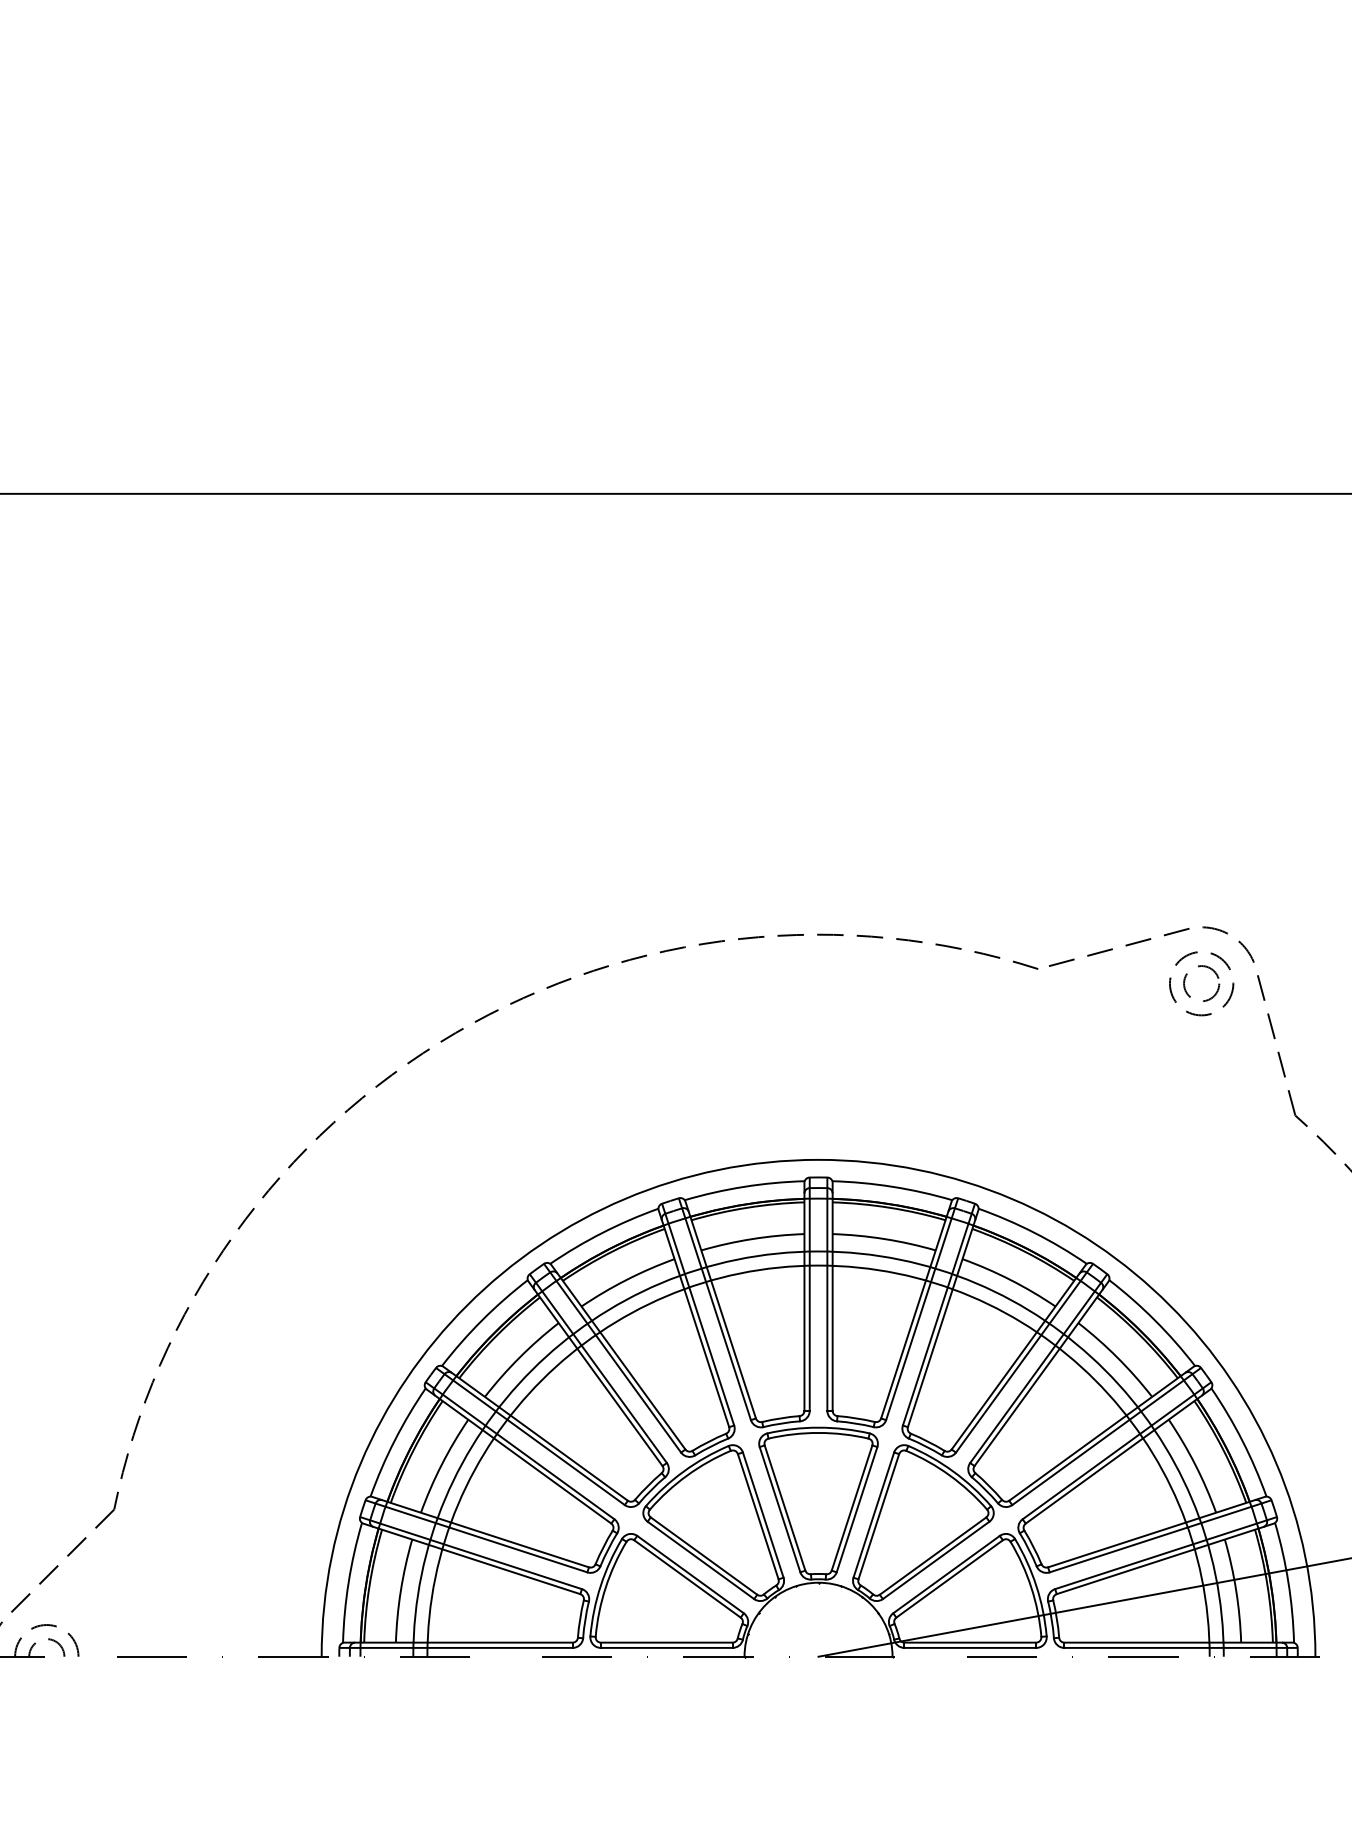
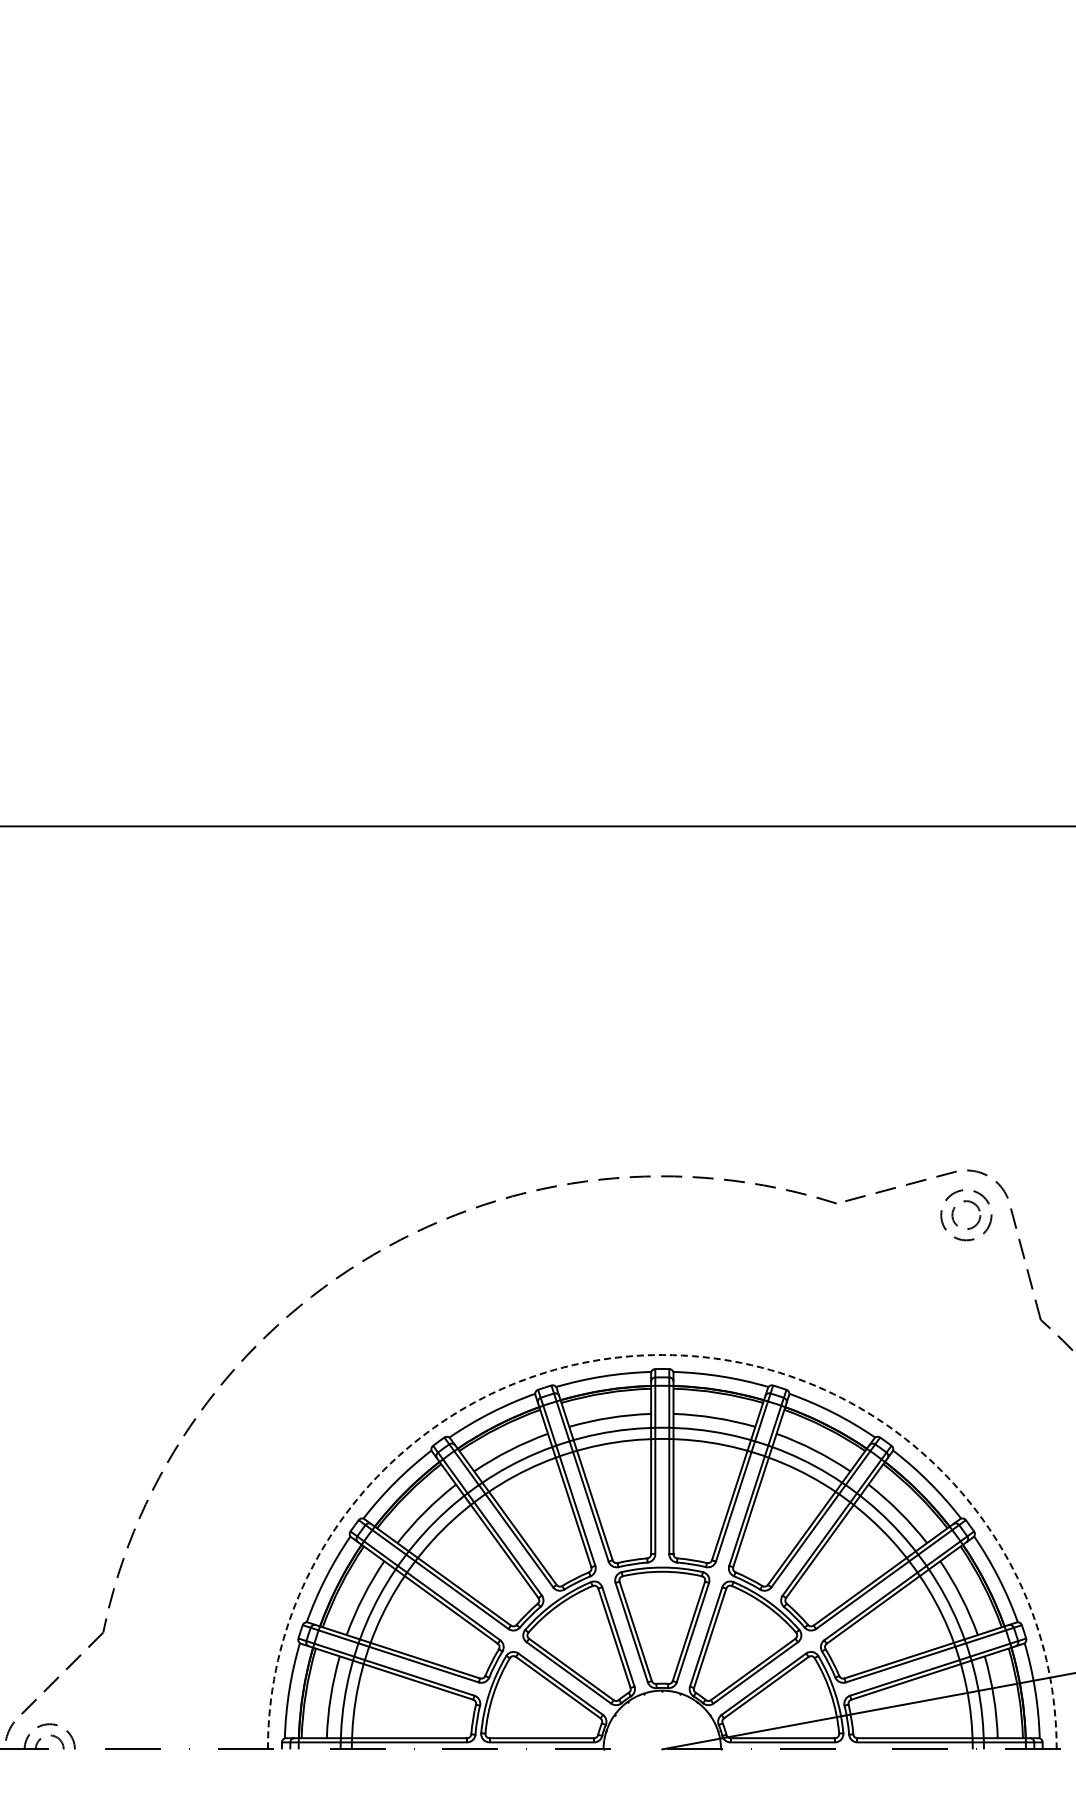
arc: (818, 1160) -> (662, 1355), solid -> dashed

